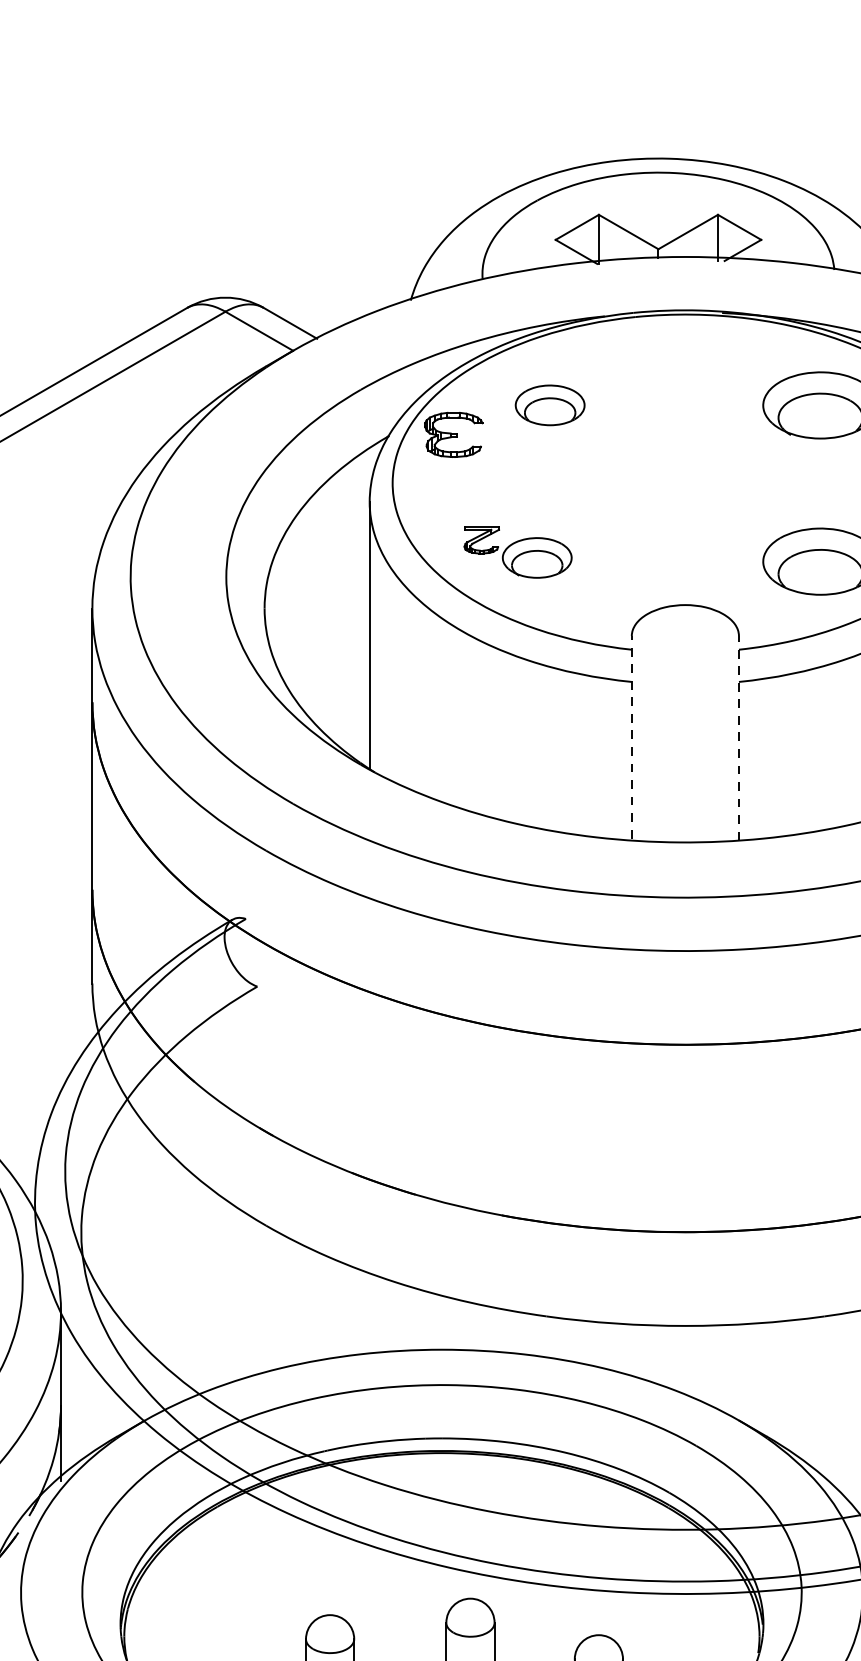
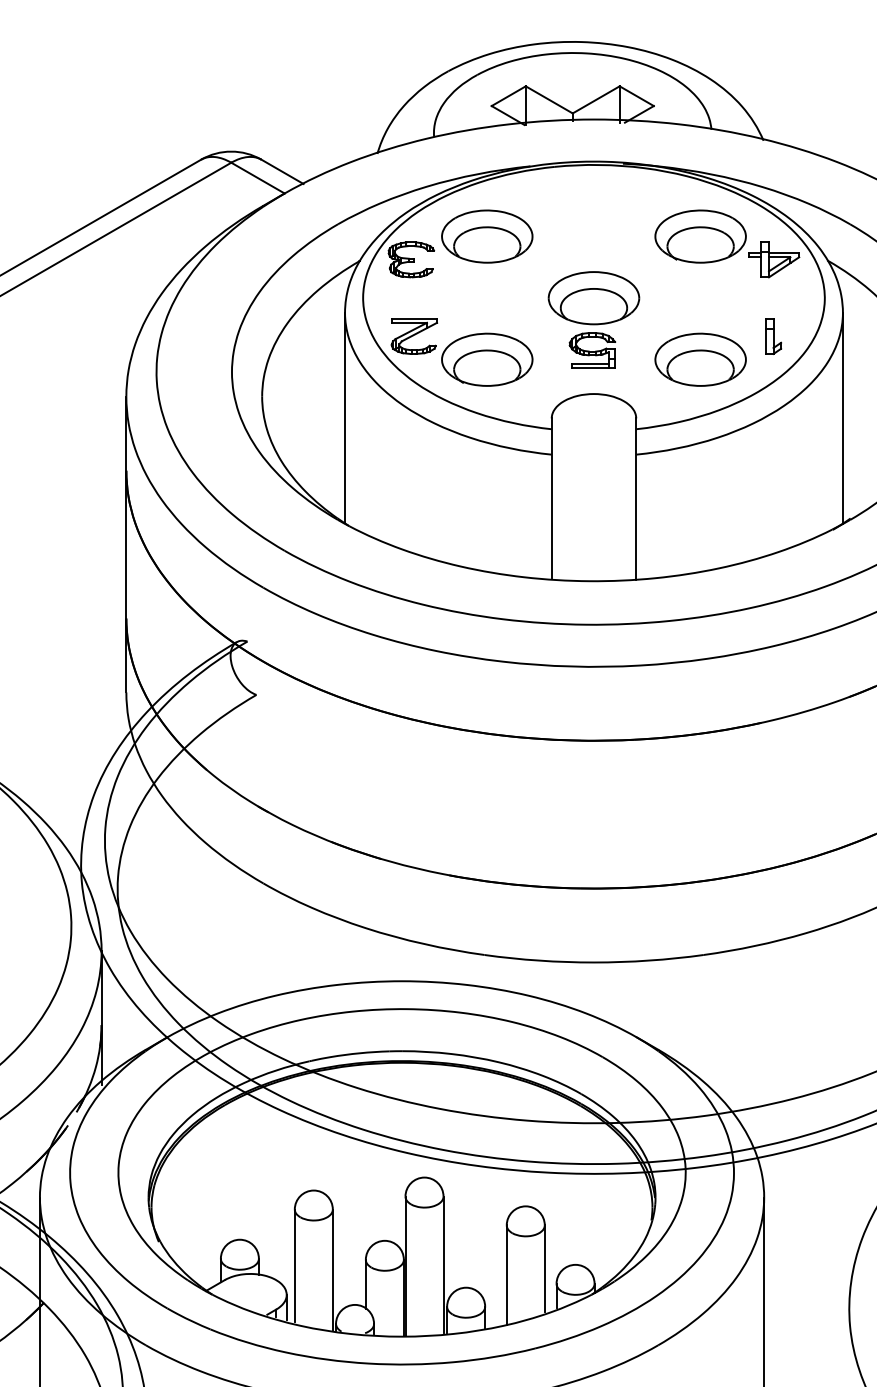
part: (550, 405) -> (487, 236), size x1.67
part: (684, 510) -> (593, 319), added
part: (517, 552) -> (461, 352), size x1.67
line: (631, 737) -> (551, 498), dashed -> solid
line: (739, 738) -> (636, 499), dashed -> solid

